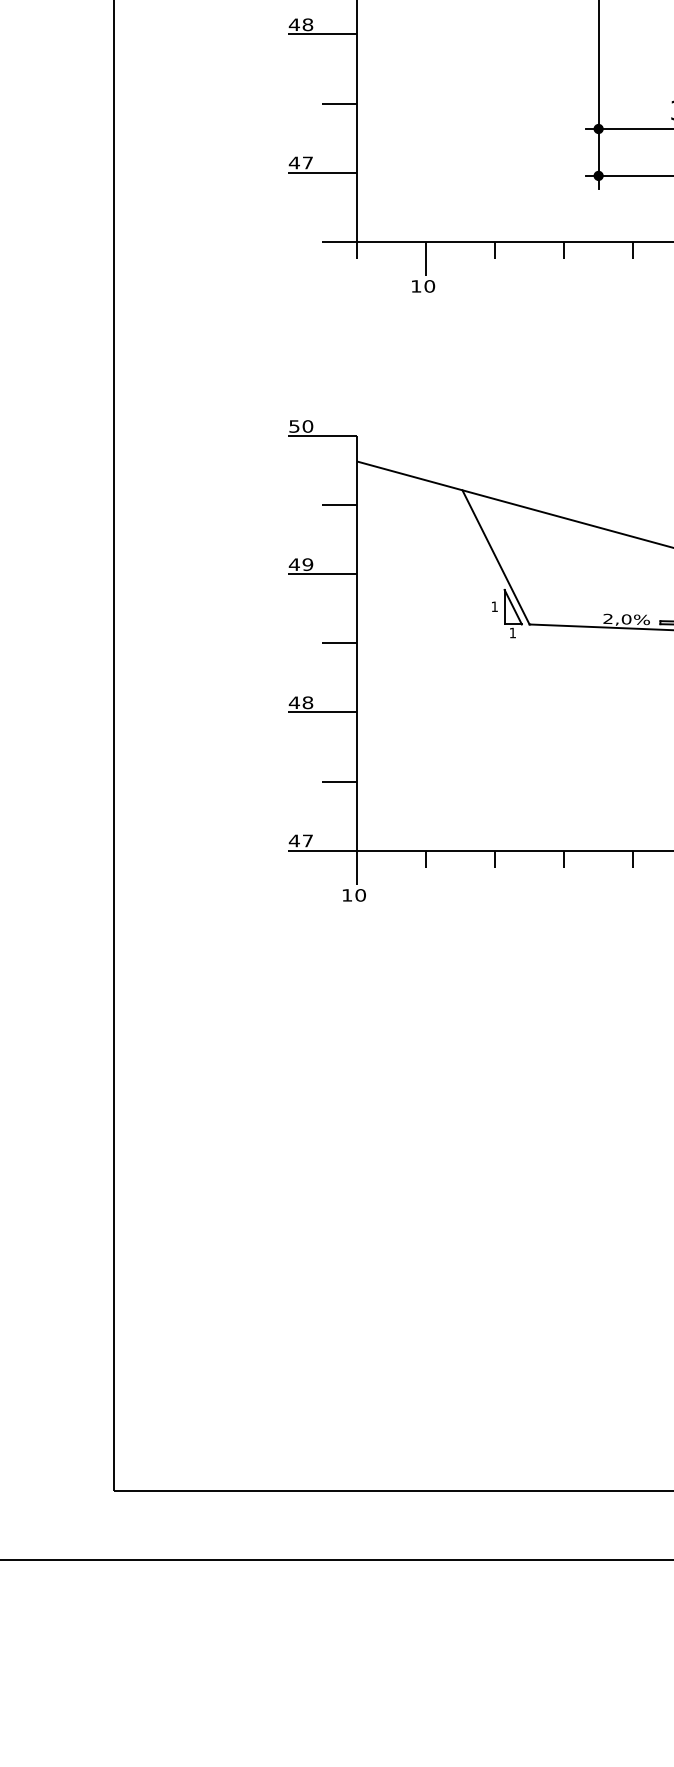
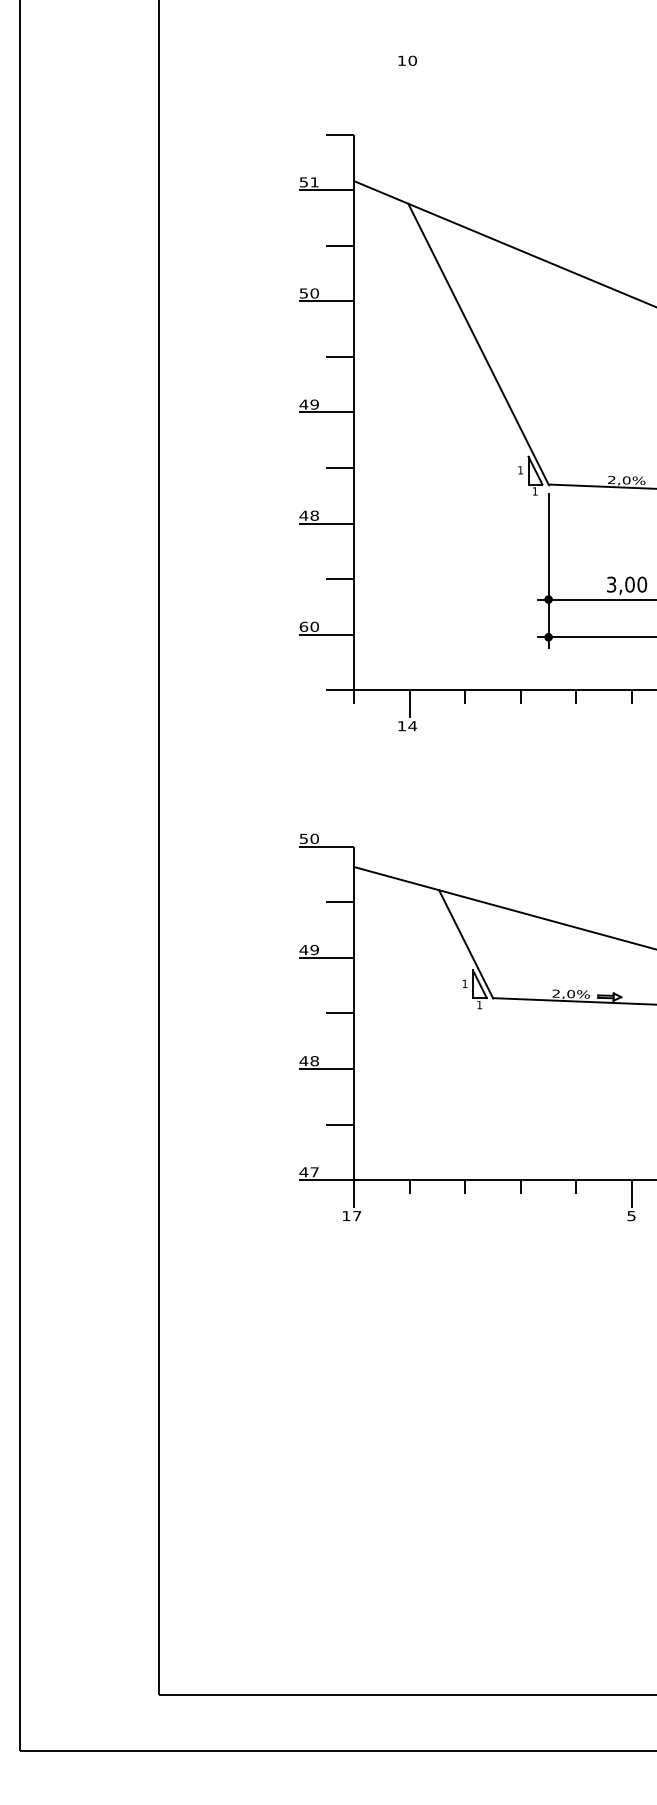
text: (300, 162) -> (308, 626), 47 -> 60
text: (429, 286) -> (412, 726), 10 -> 14
text: (361, 895) -> (357, 1216), 10 -> 17

